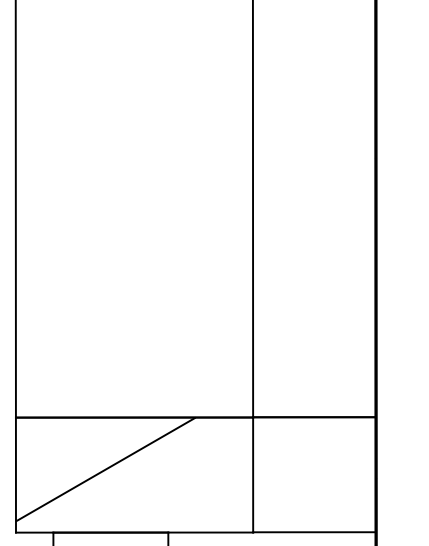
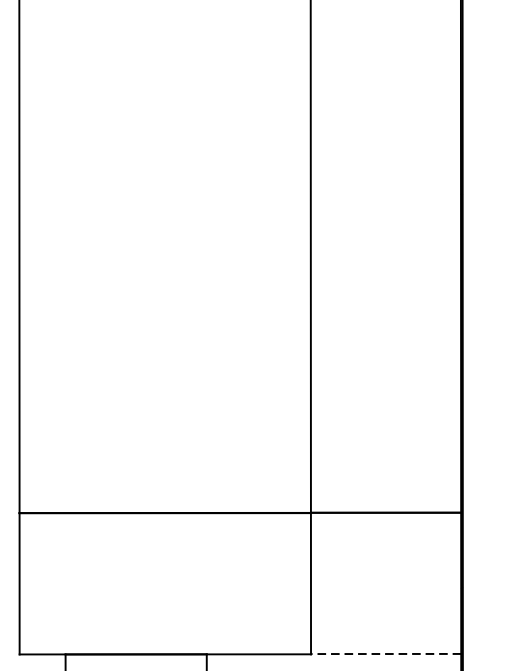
hatch: (105, 469) -> (129, 576), removed
line: (313, 532) -> (385, 654), solid -> dashed

